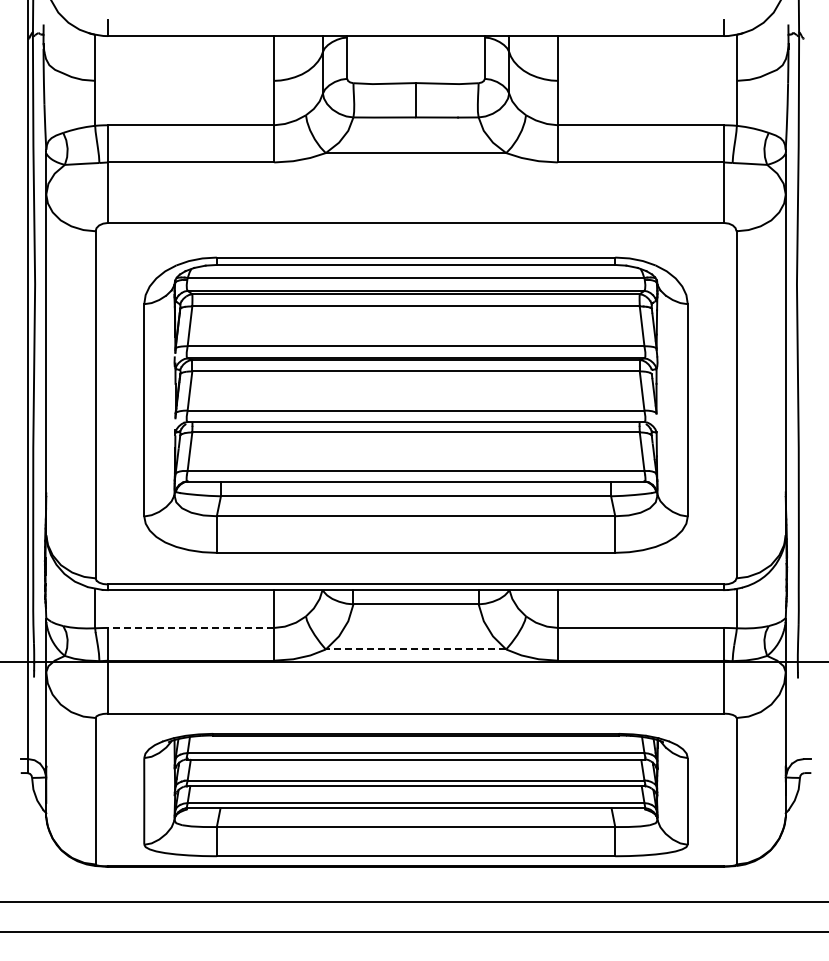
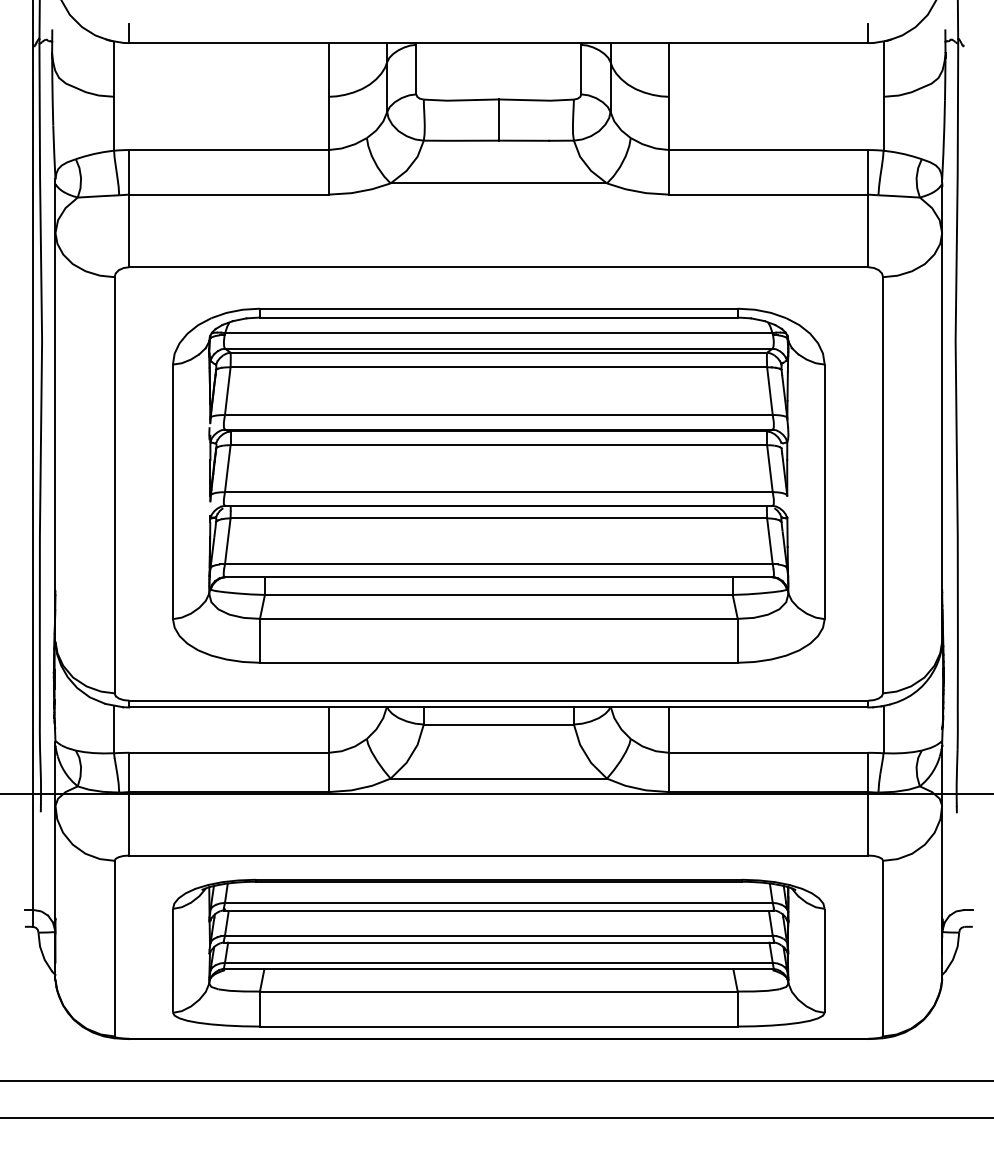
line: (190, 627) -> (228, 752), dashed -> solid
line: (415, 649) -> (498, 778), dashed -> solid

